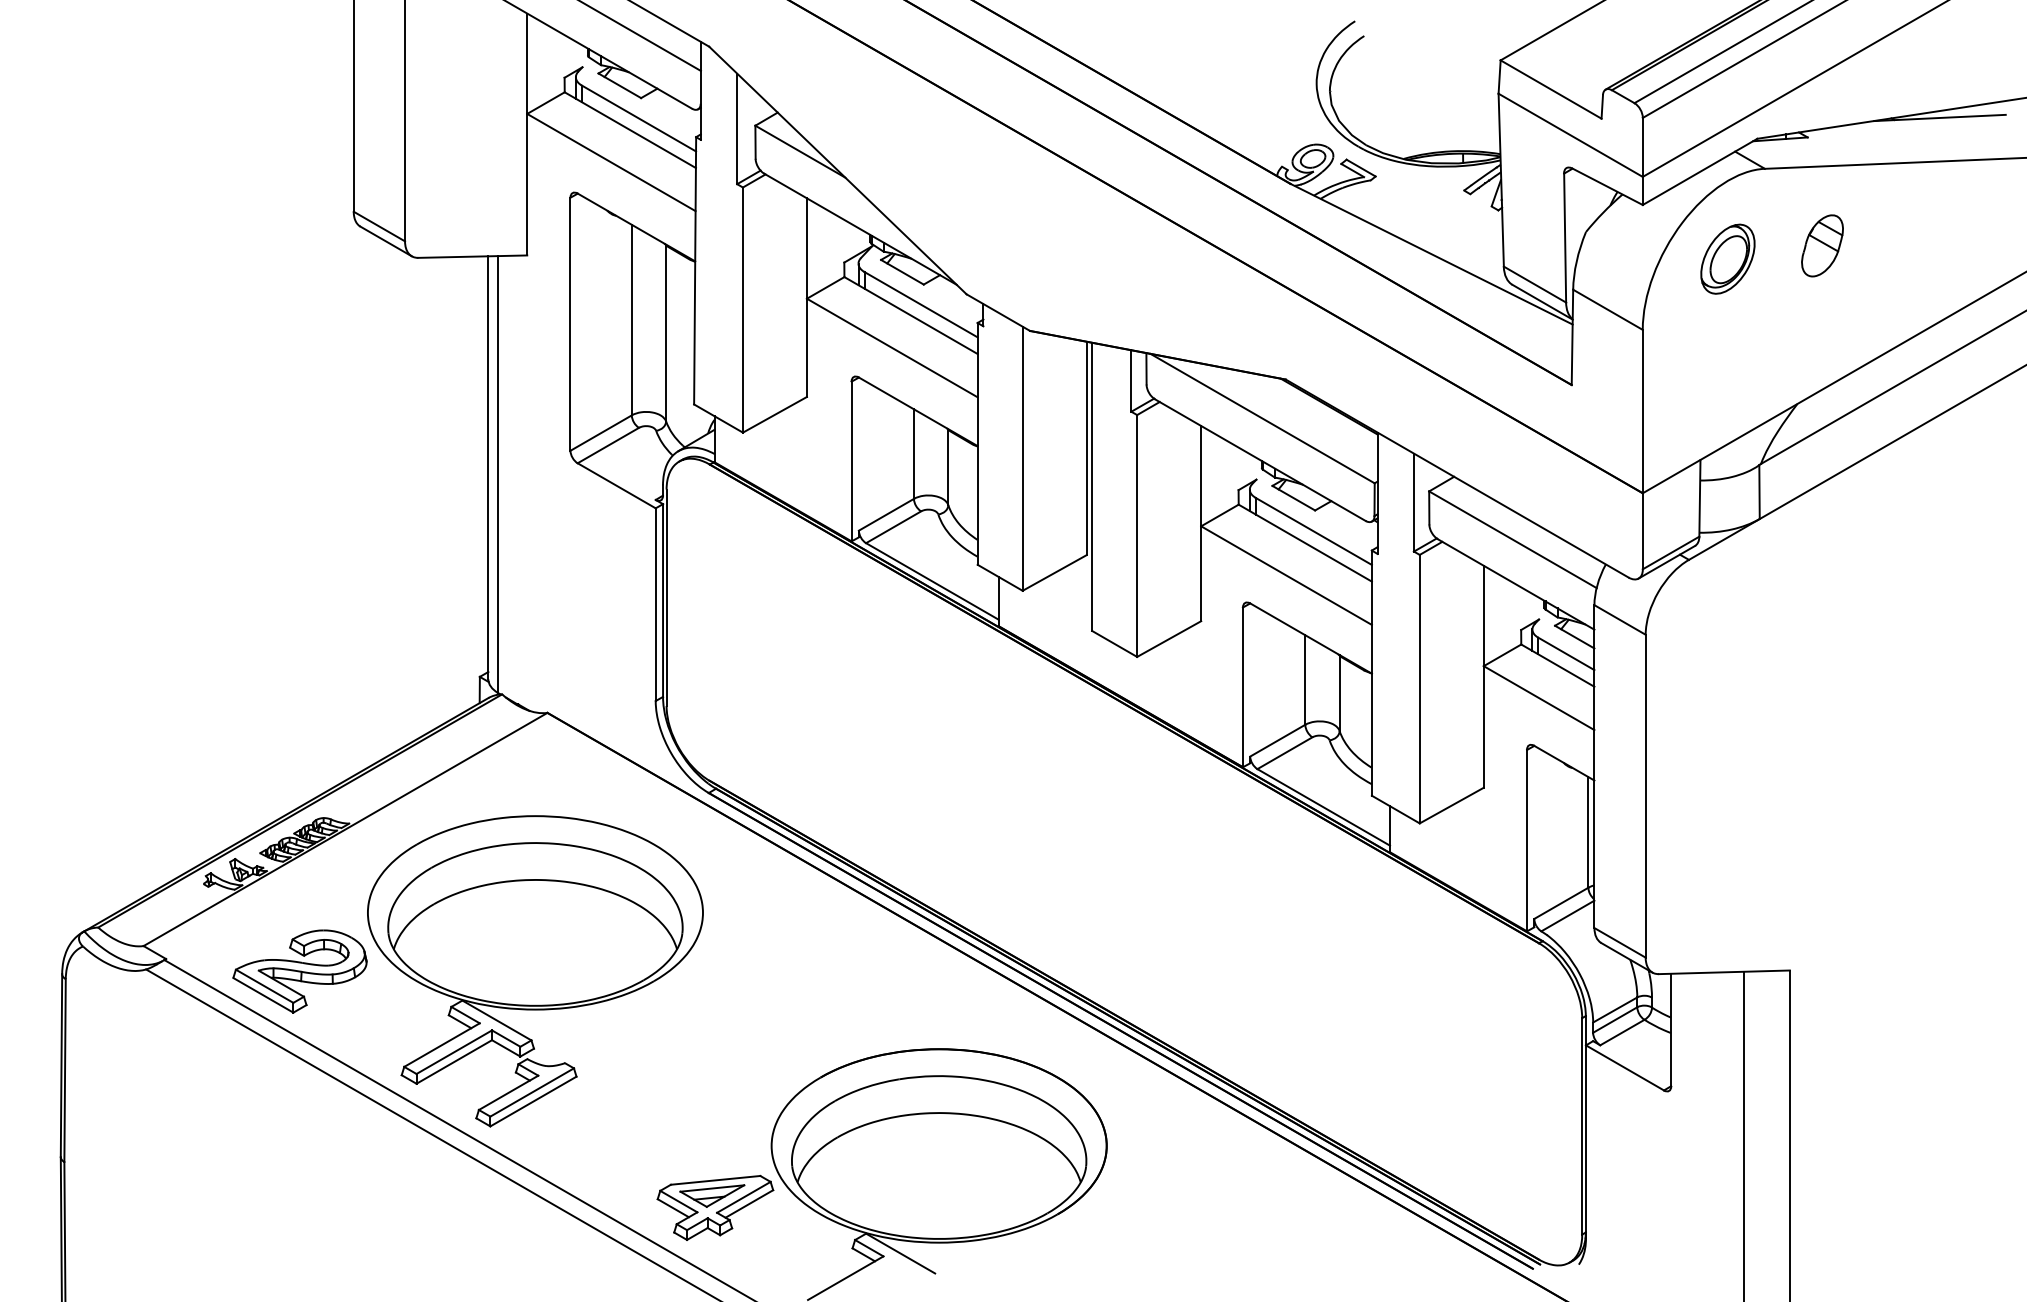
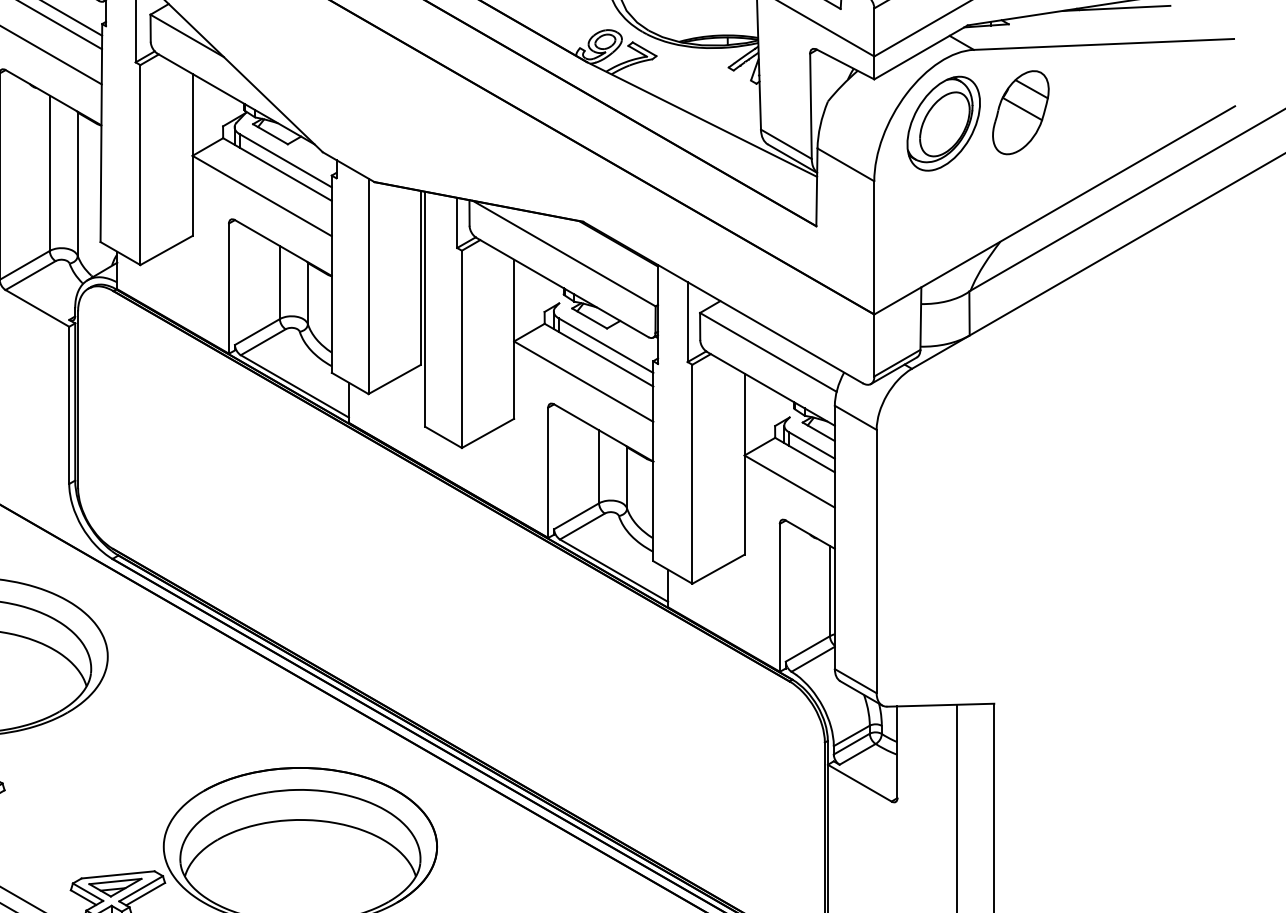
part: (1822, 245) -> (1020, 112), size x1.67
part: (1727, 258) -> (943, 123), size x1.67

